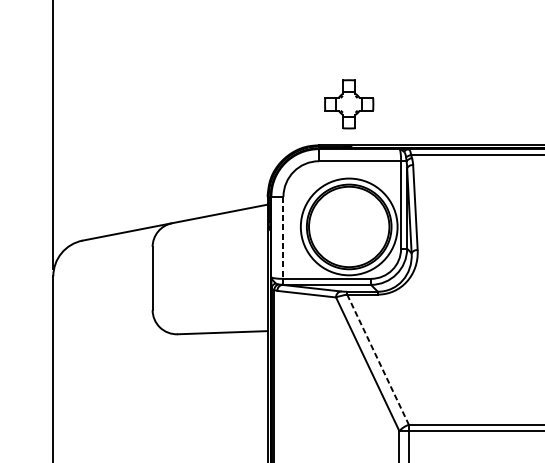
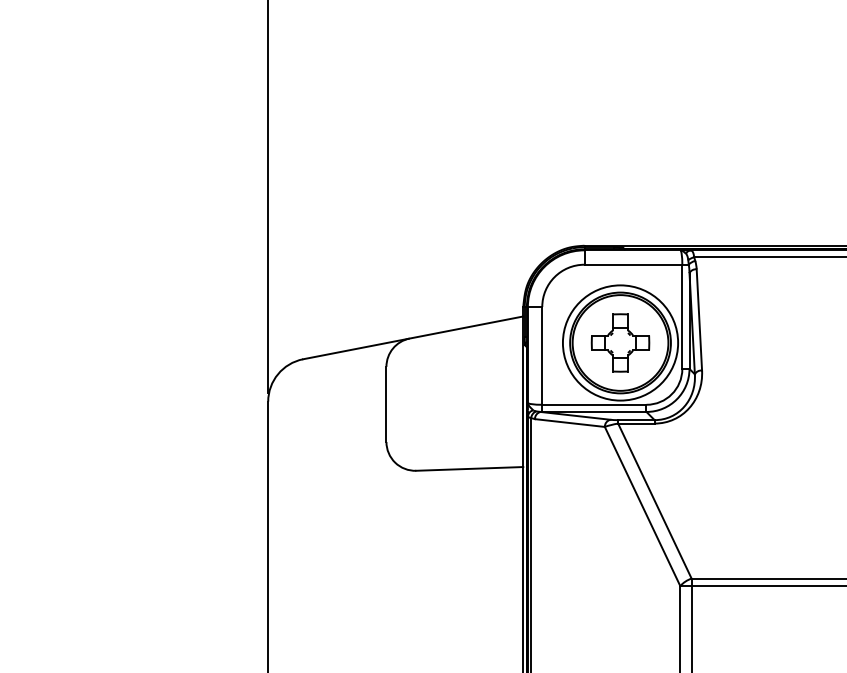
part: (349, 103) -> (620, 342), moved
line: (283, 237) -> (542, 355), dashed -> solid
line: (377, 360) -> (654, 501), dashed -> solid

